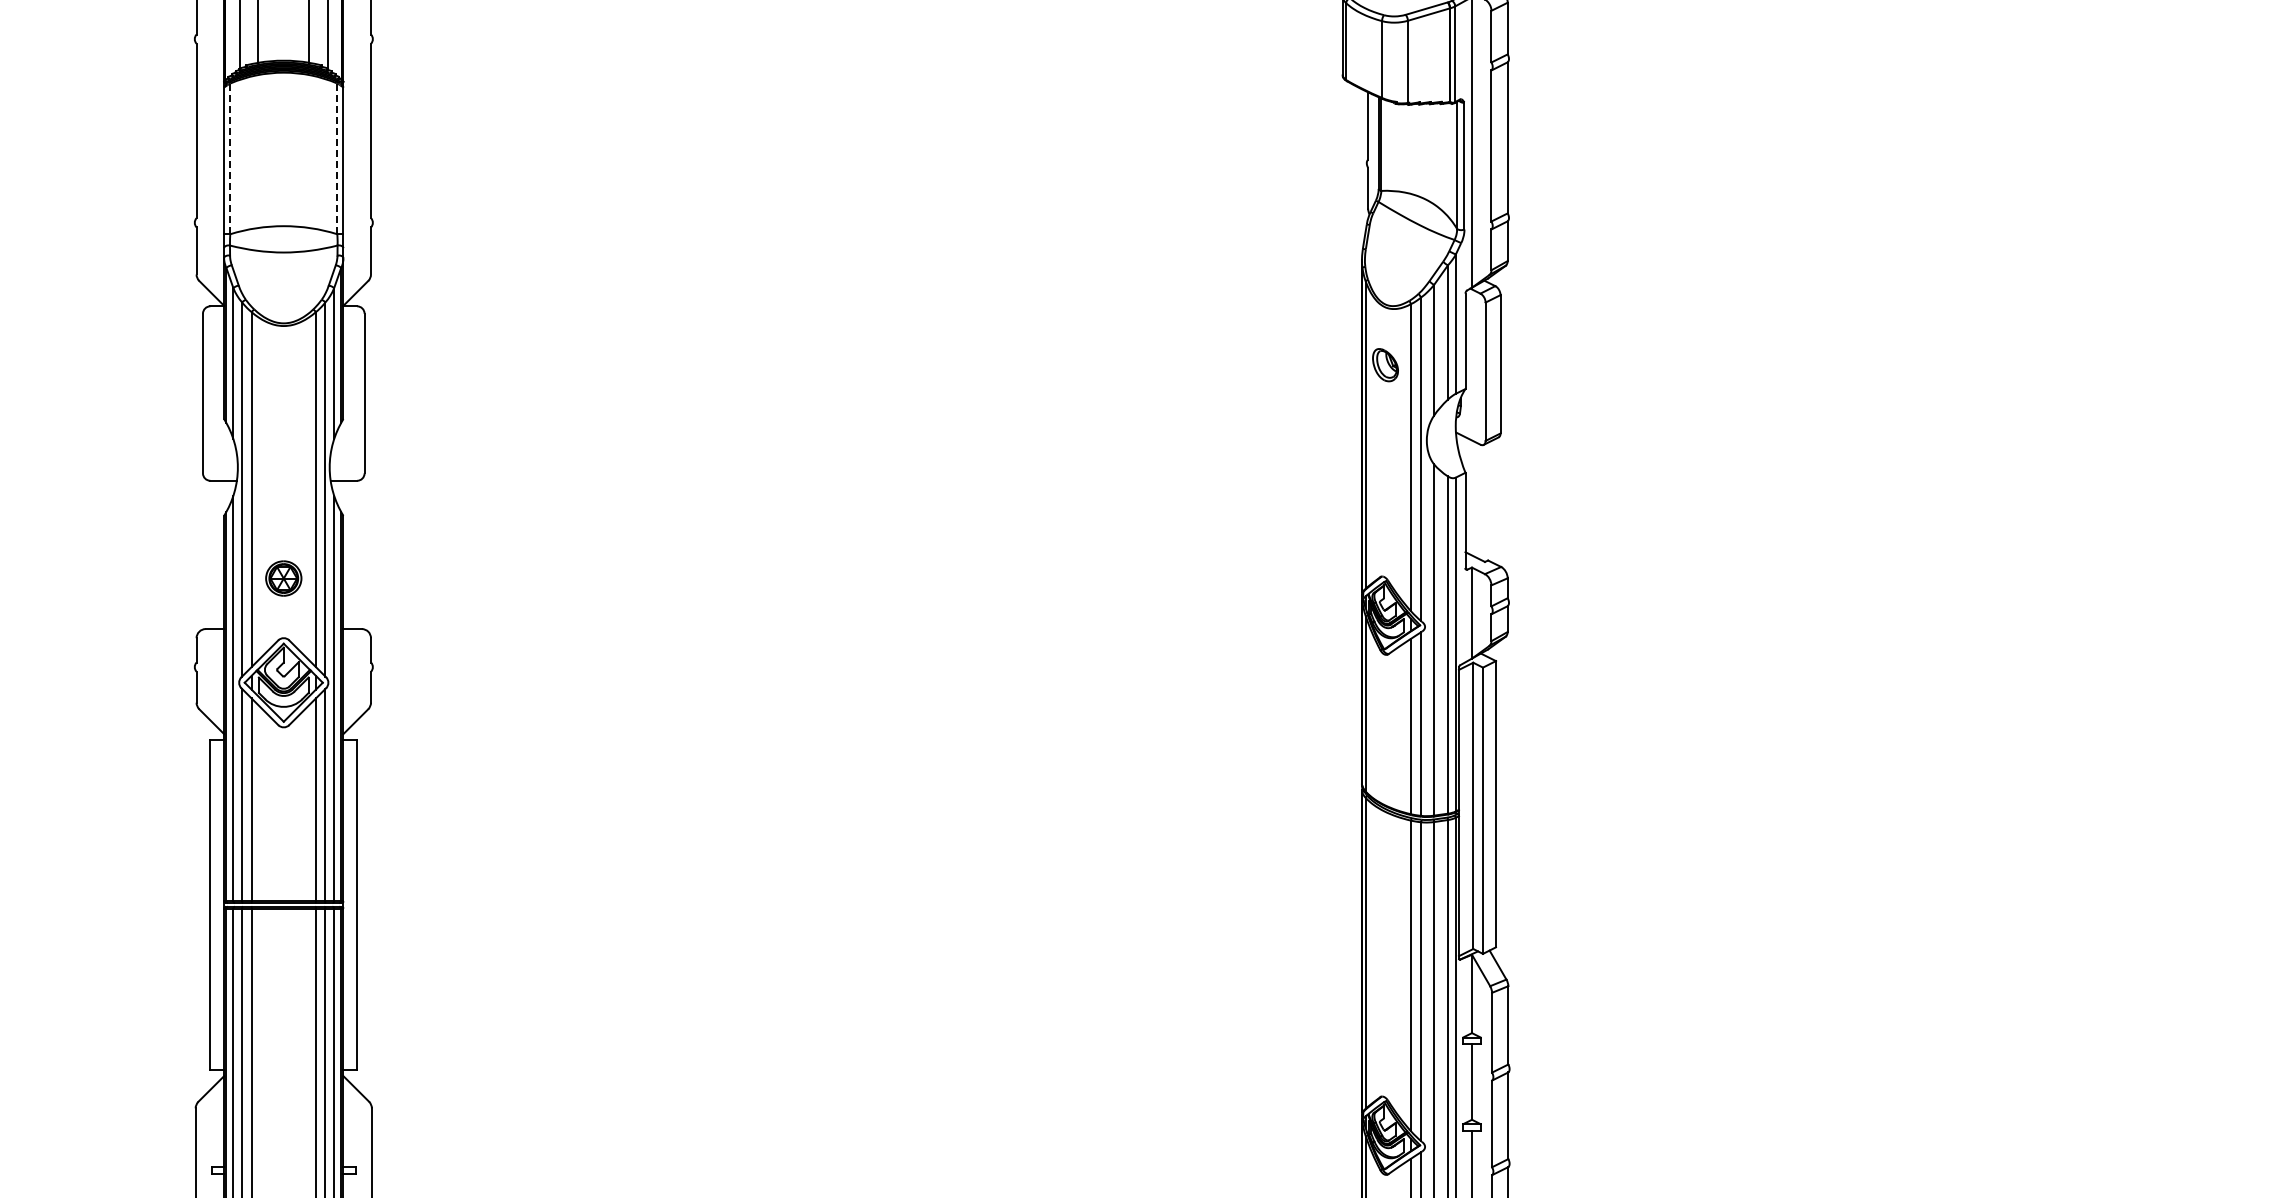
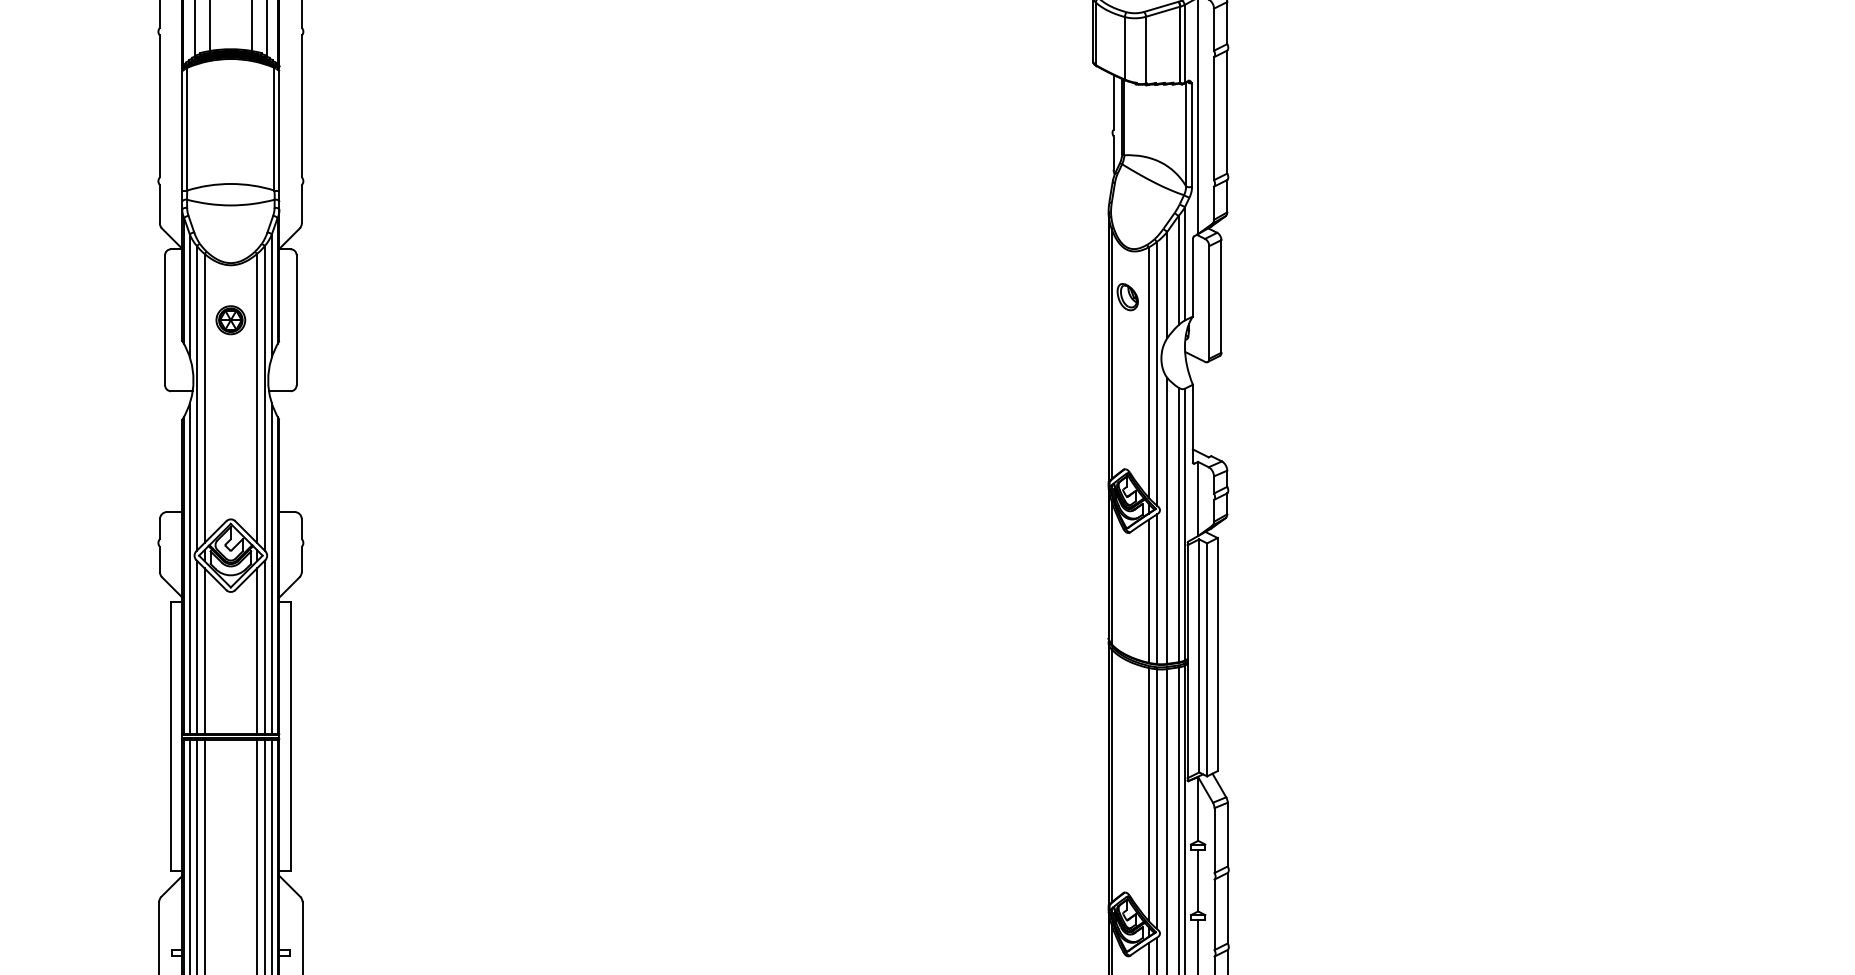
line: (230, 158) -> (187, 128), dashed -> solid
line: (337, 159) -> (274, 129), dashed -> solid
part: (283, 578) -> (230, 320), moved

